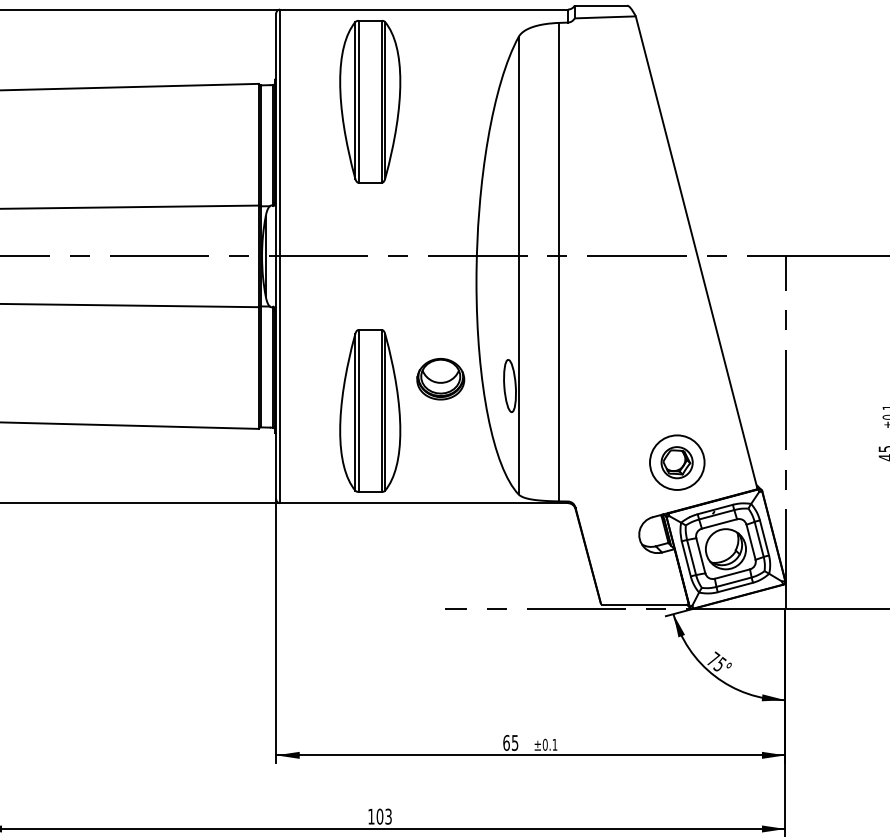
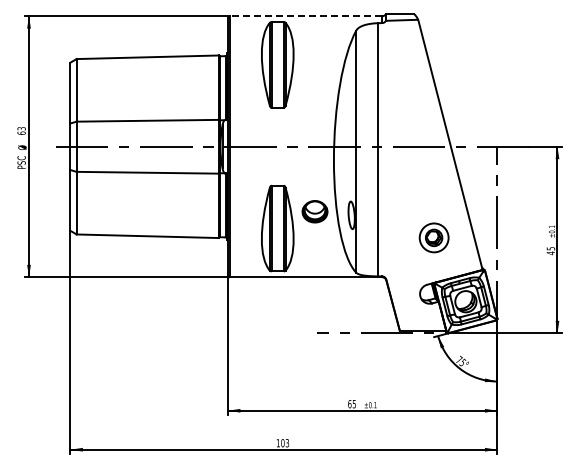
line: (422, 10) -> (305, 16), solid -> dashed
part: (676, 461) -> (433, 237), moved

